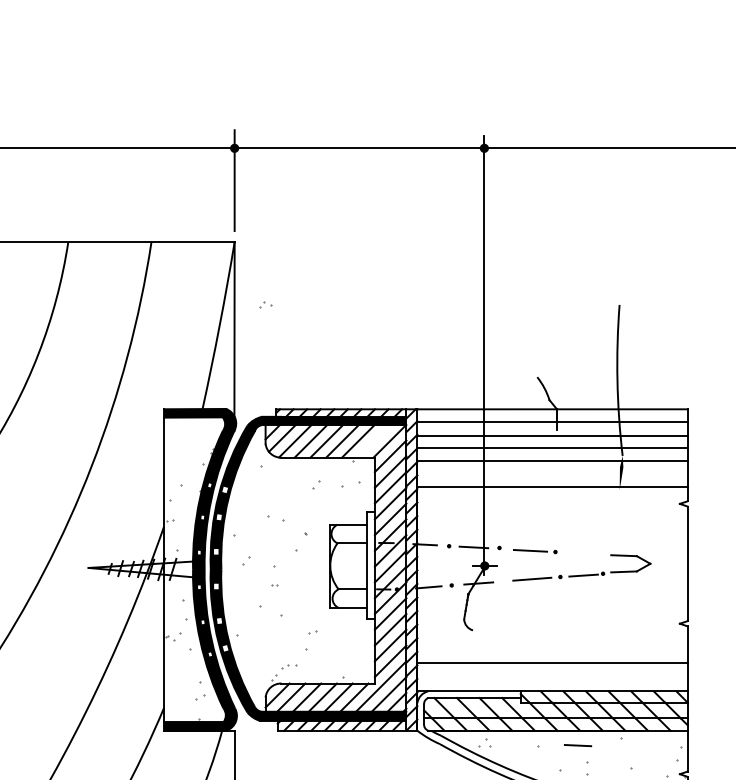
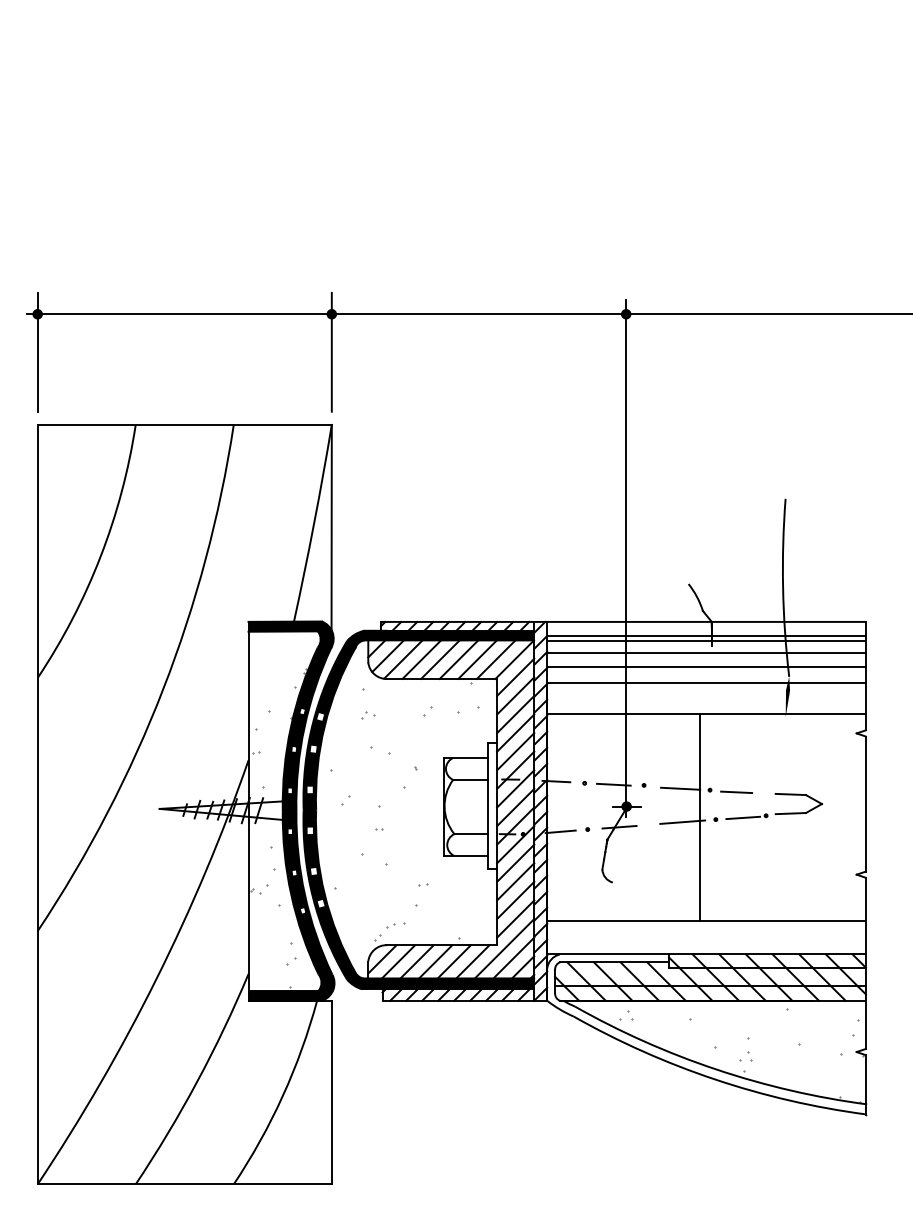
part: (265, 305) -> (368, 715), moved
line: (552, 425) -> (706, 641), added
line: (373, 441) -> (495, 659), added
line: (547, 575) -> (700, 817), added
line: (577, 744) -> (736, 791), moved

